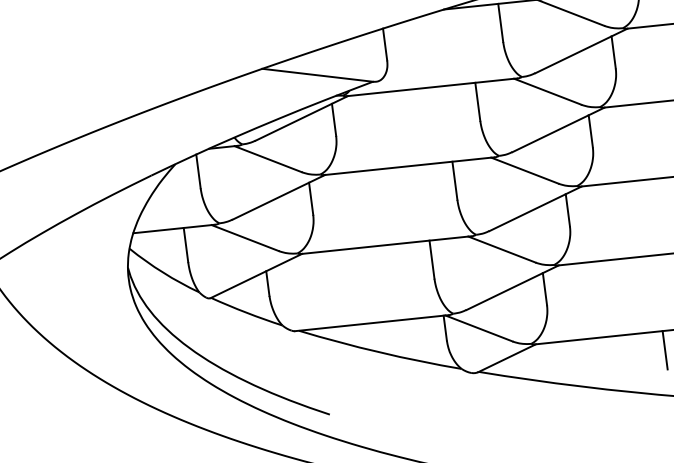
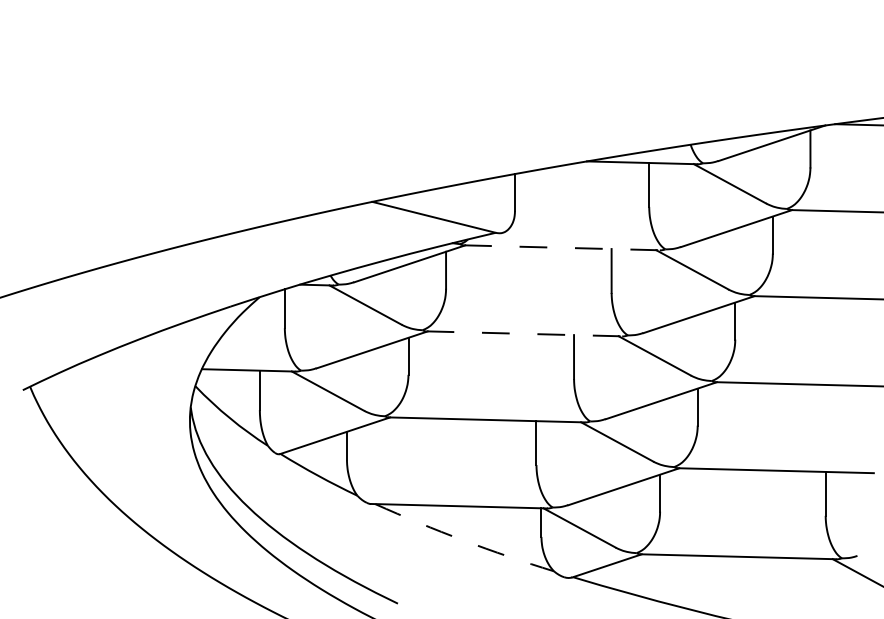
line: (431, 87) -> (561, 247), solid -> dashed
line: (409, 165) -> (524, 333), solid -> dashed
line: (665, 350) -> (787, 580), removed
arc: (379, 352) -> (463, 540), solid -> dashed

